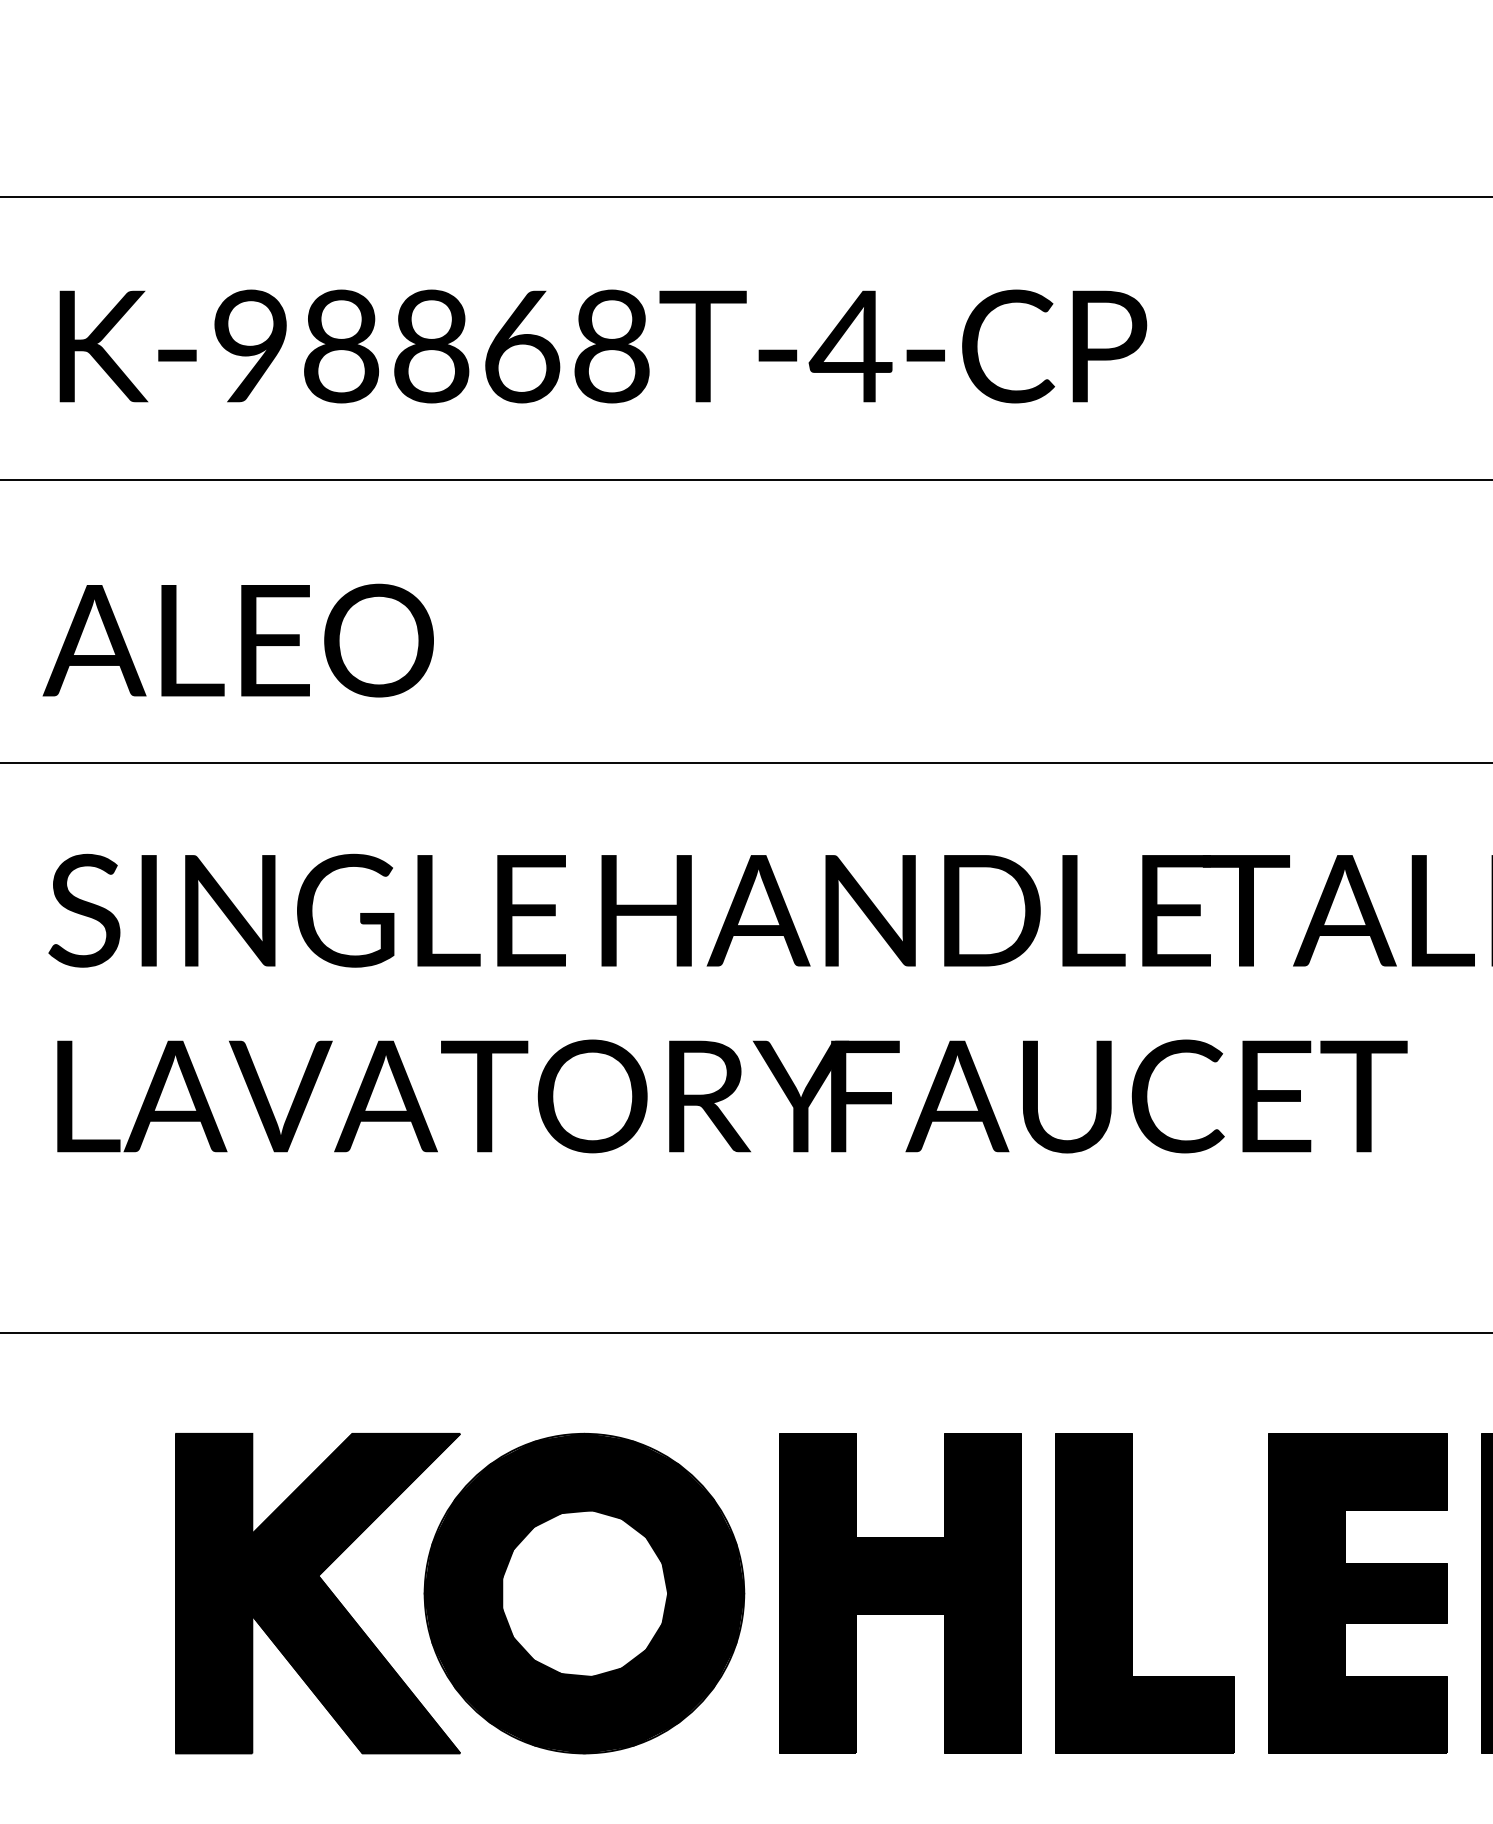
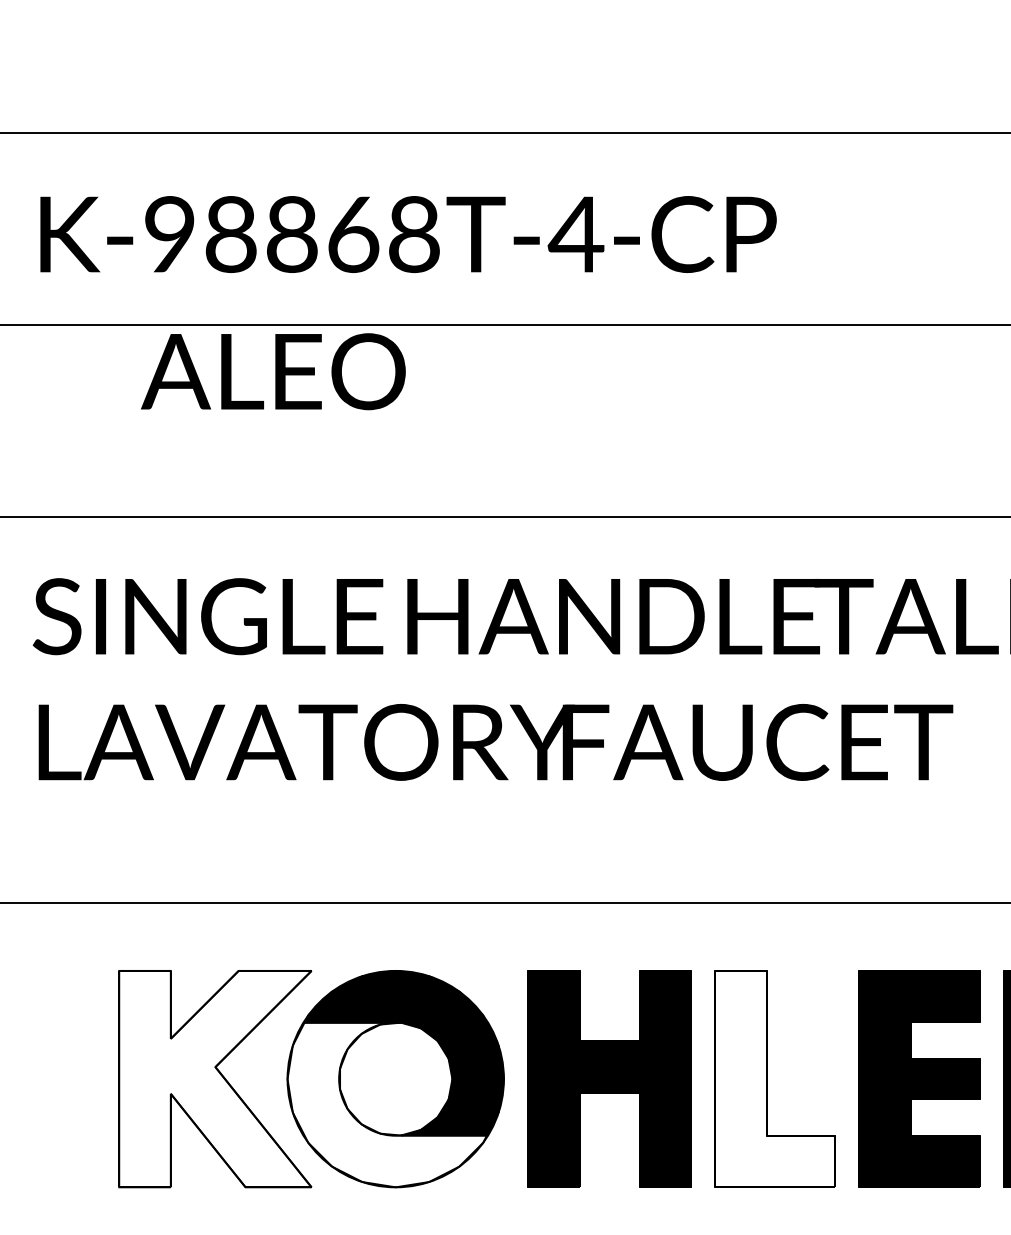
text: (238, 640) -> (273, 371), moved
fill: (318, 1592) -> (215, 1078), removed
fill: (1145, 1592) -> (775, 1078), removed
fill: (570, 1631) -> (386, 1104), removed

